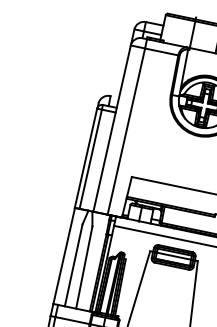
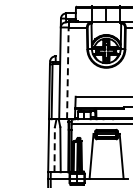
line: (125, 131) -> (67, 73), solid -> dashed
line: (73, 264) -> (54, 149), solid -> dashed

